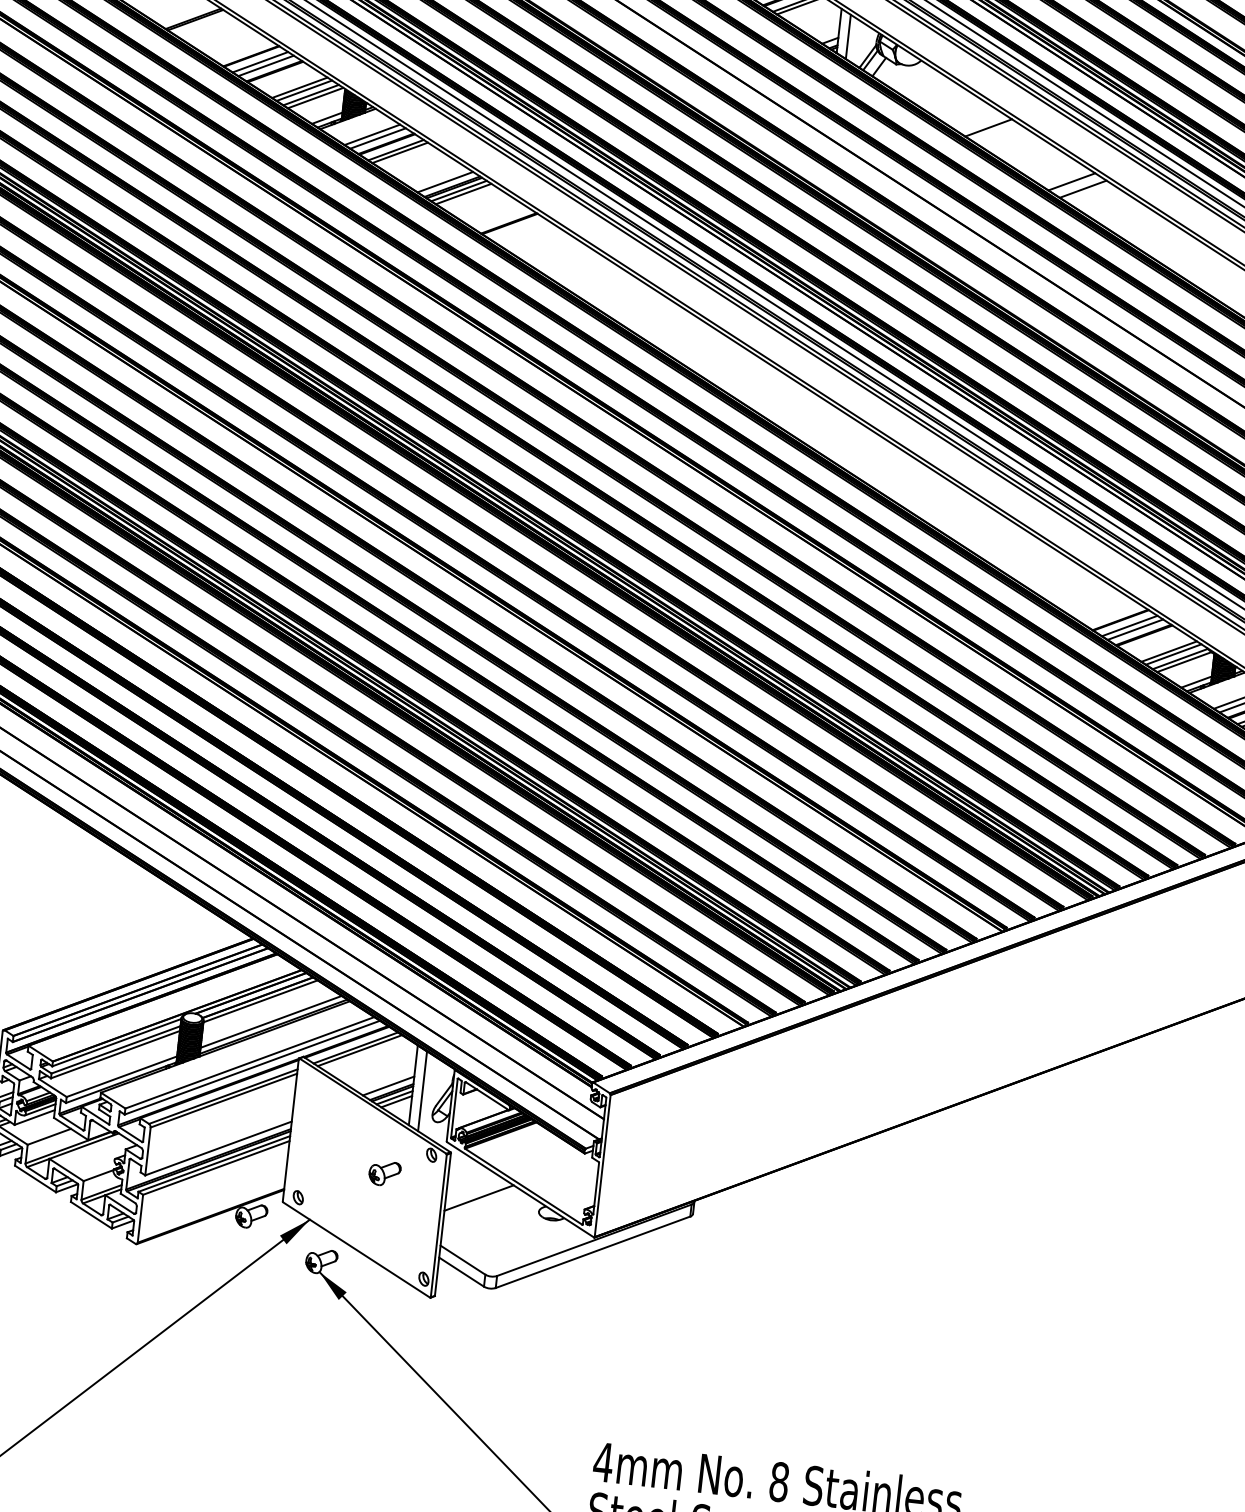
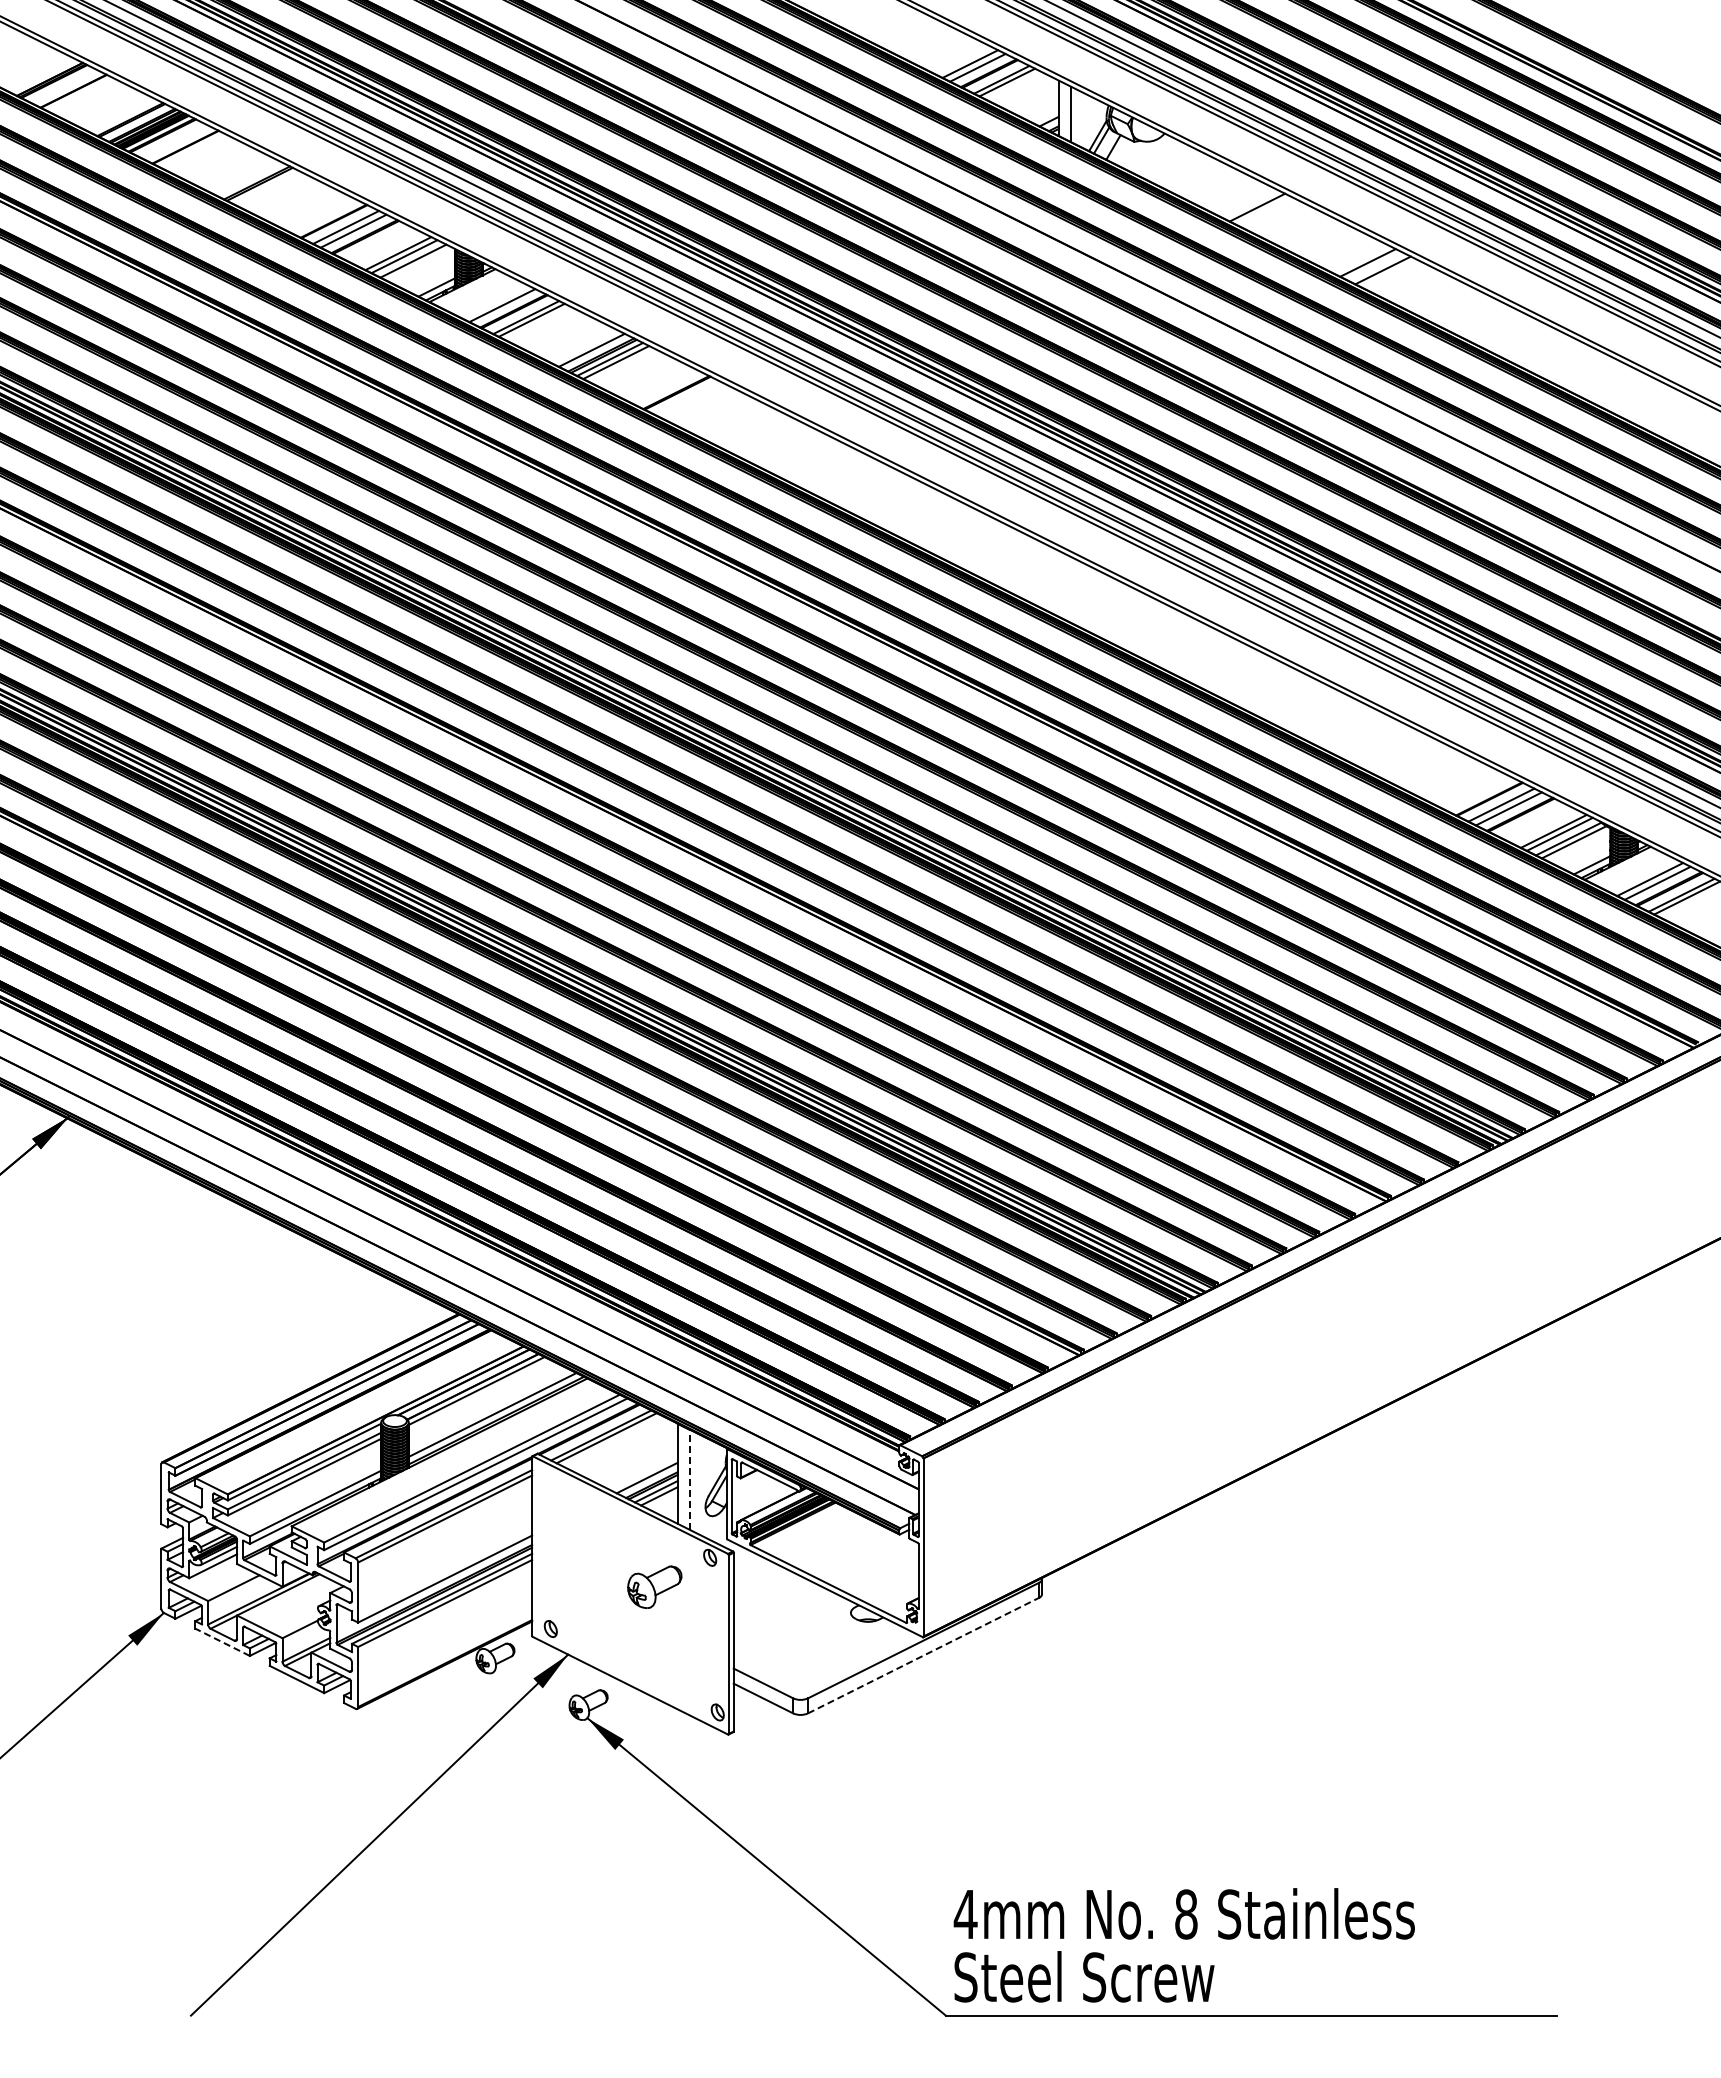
line: (315, 97) -> (419, 263), removed
line: (372, 134) -> (494, 301), removed
line: (423, 1091) -> (690, 1479), solid -> dashed
part: (384, 1173) -> (654, 1587), size x1.4
line: (35, 1179) -> (222, 1642), solid -> dashed
line: (478, 1197) -> (774, 1603), removed
line: (593, 1252) -> (923, 1655), solid -> dashed

